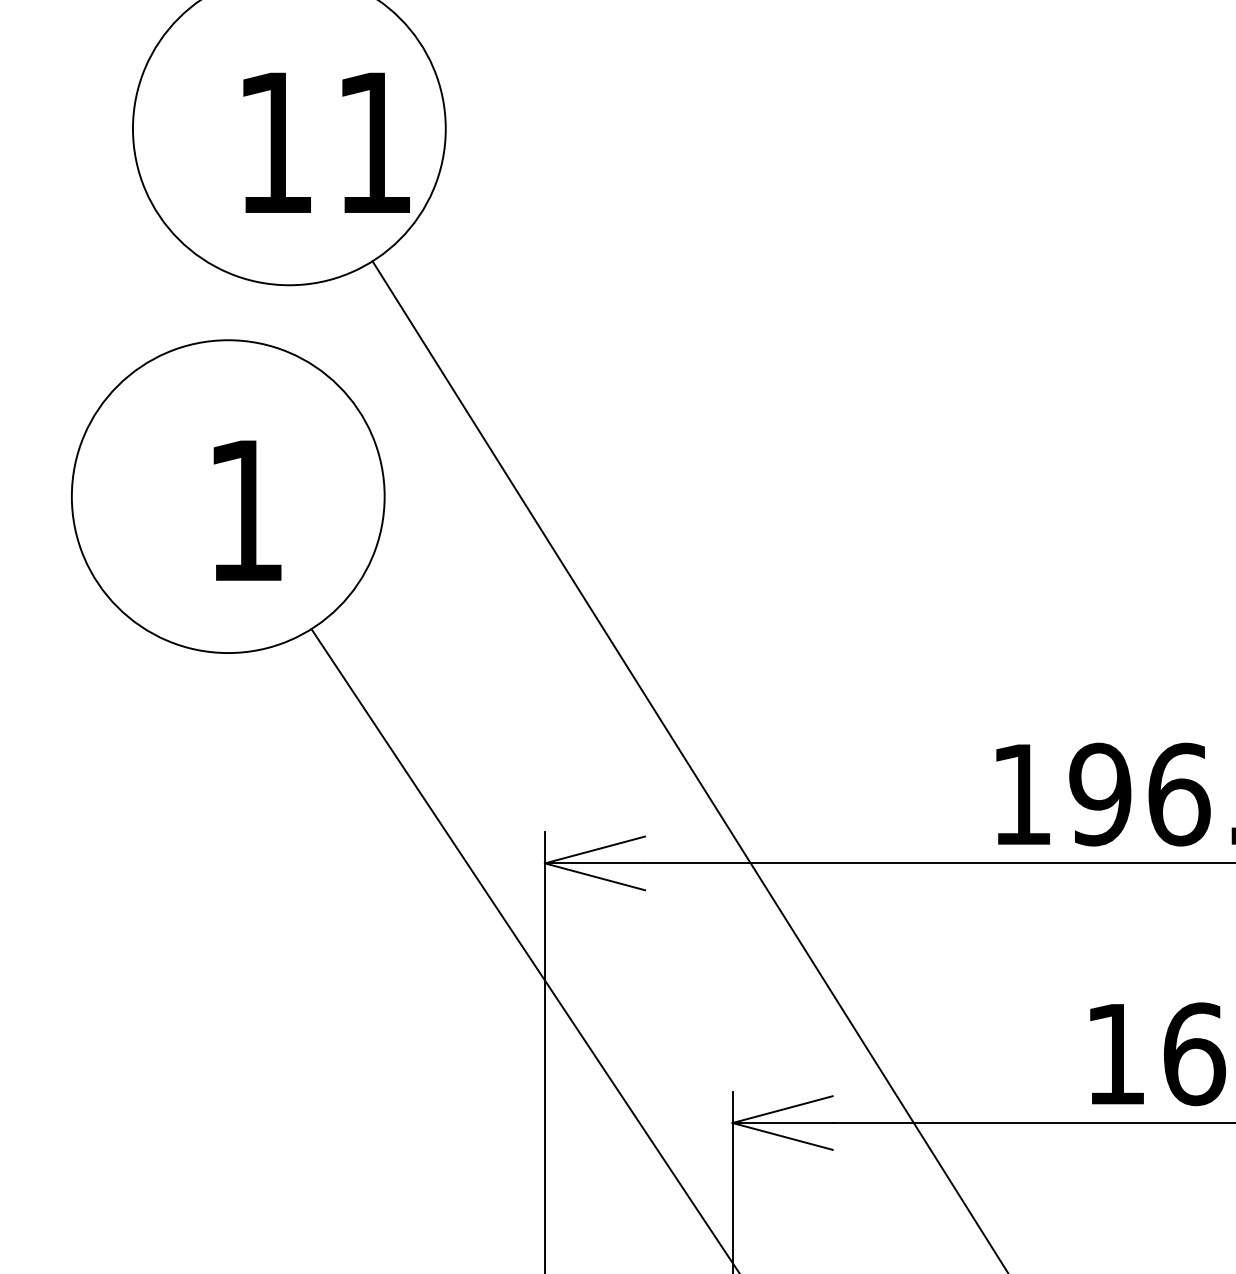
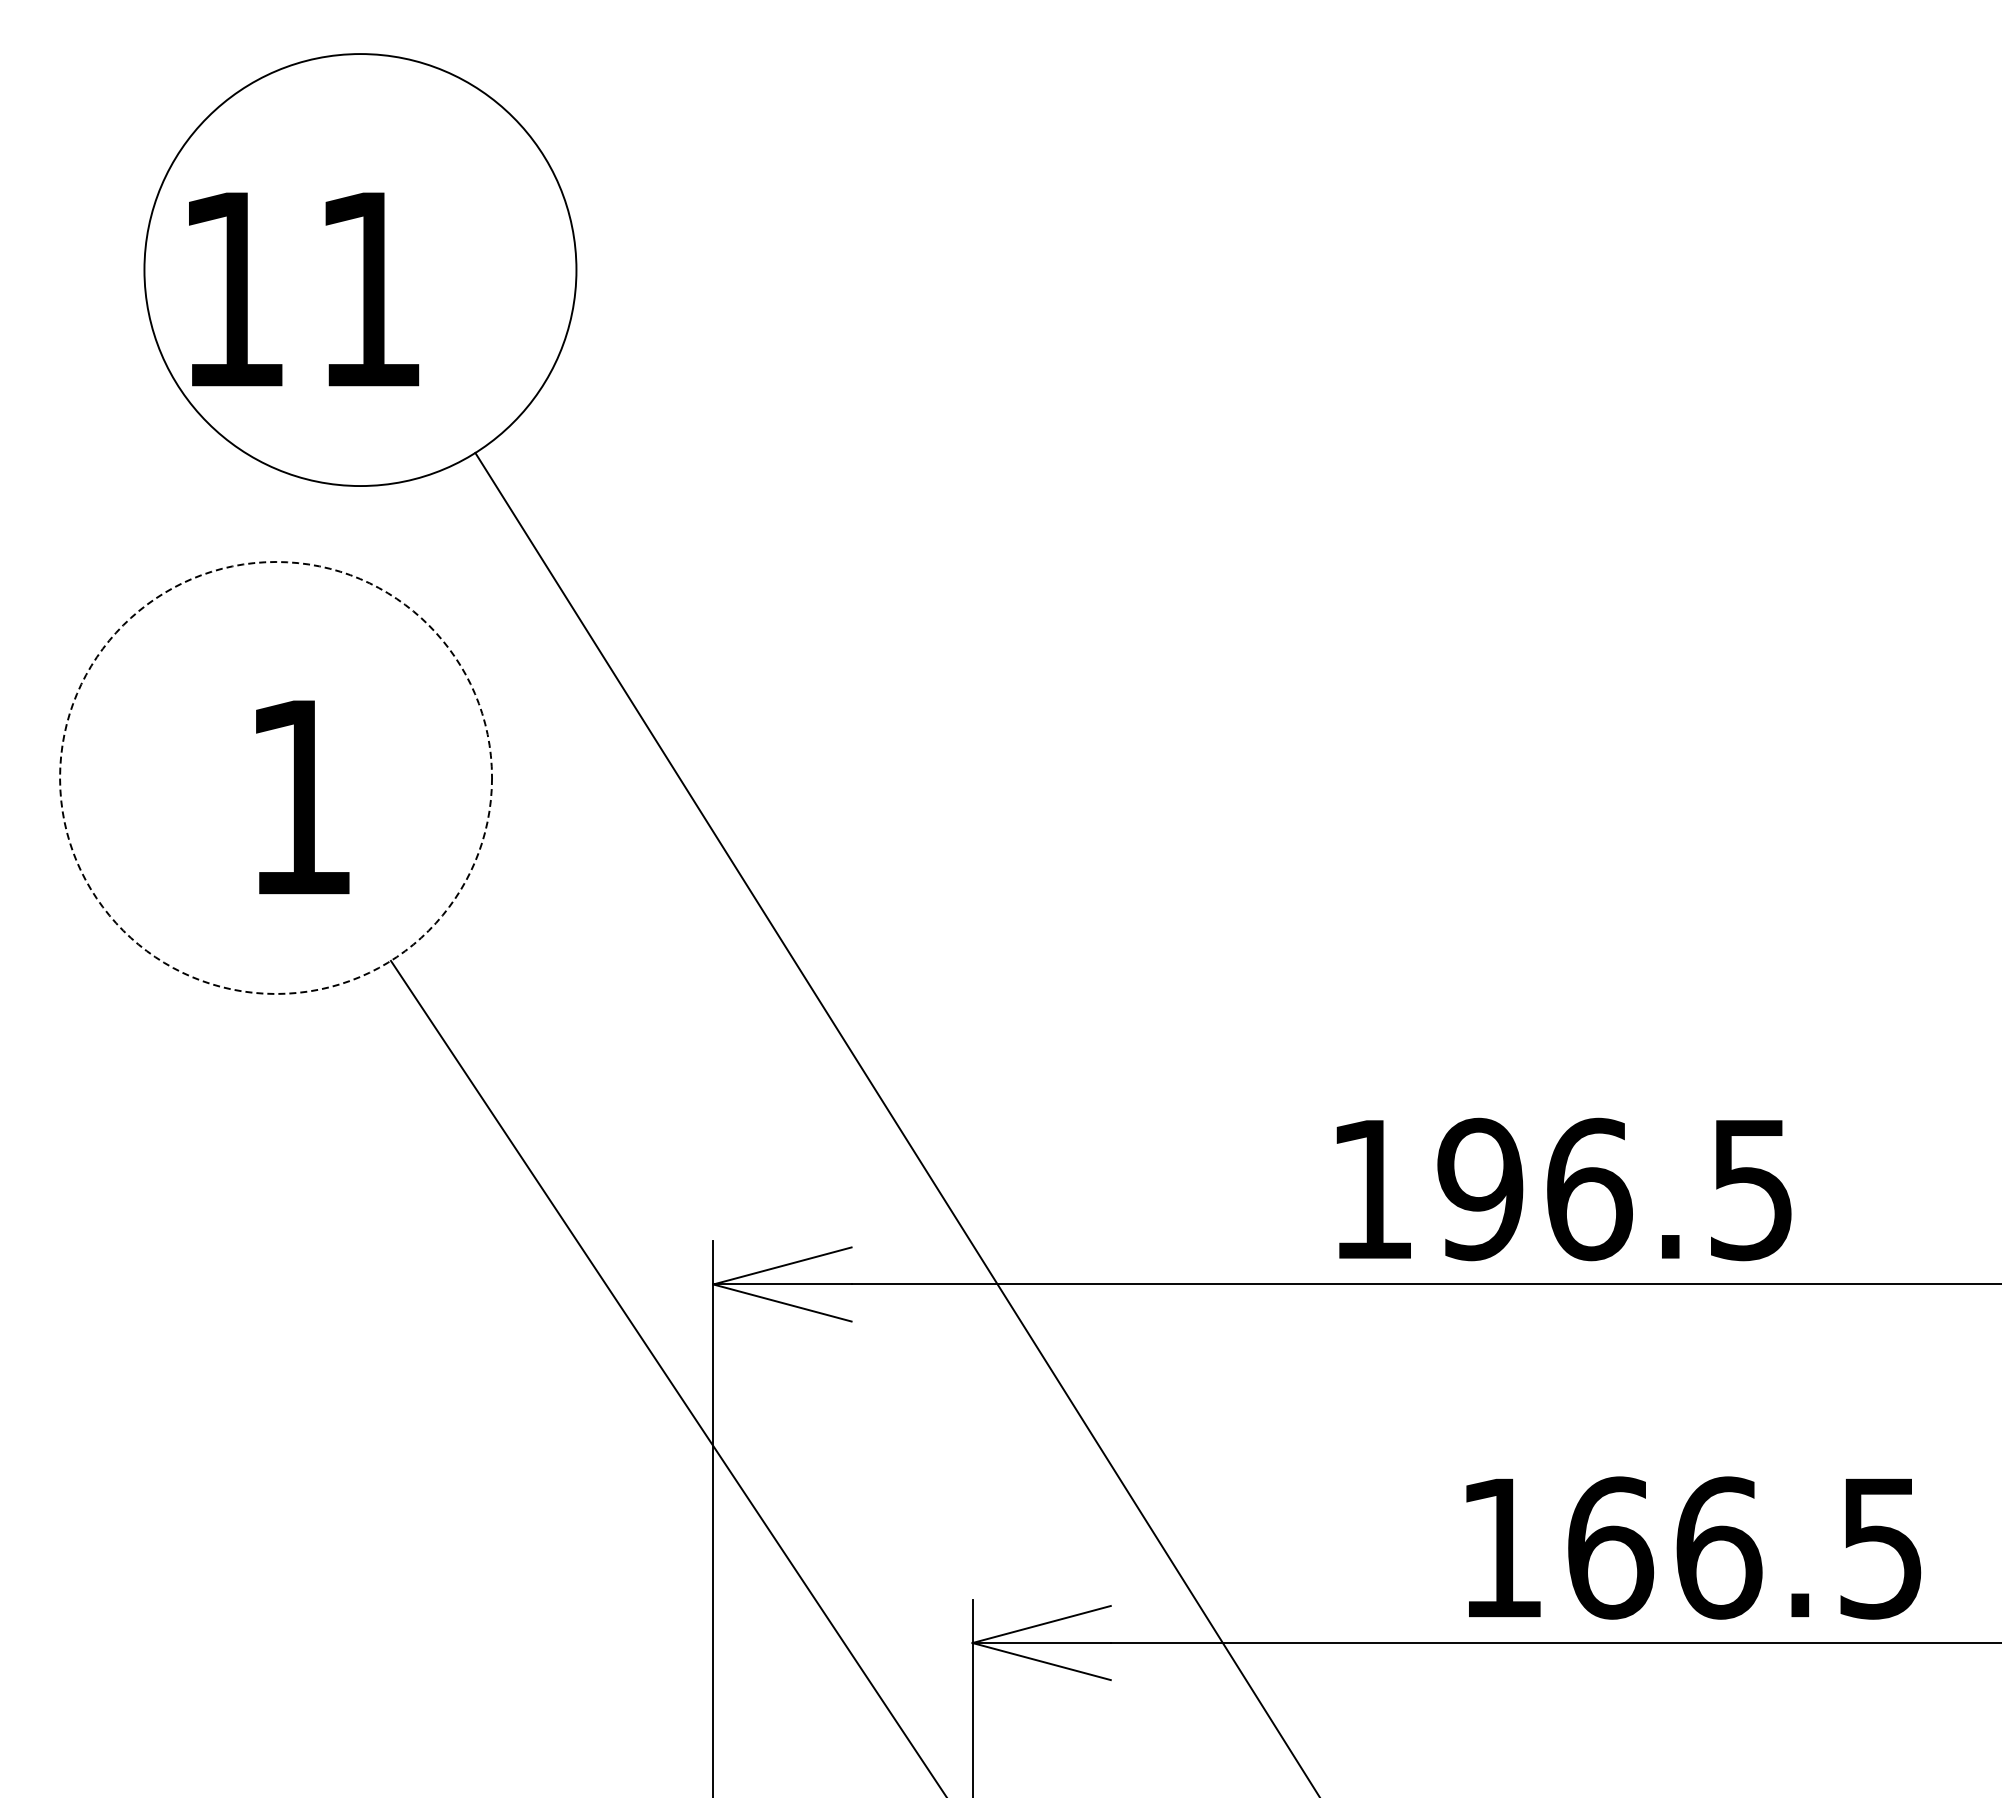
text: (327, 142) -> (304, 289), moved
circle: (228, 496) -> (276, 777), solid -> dashed

